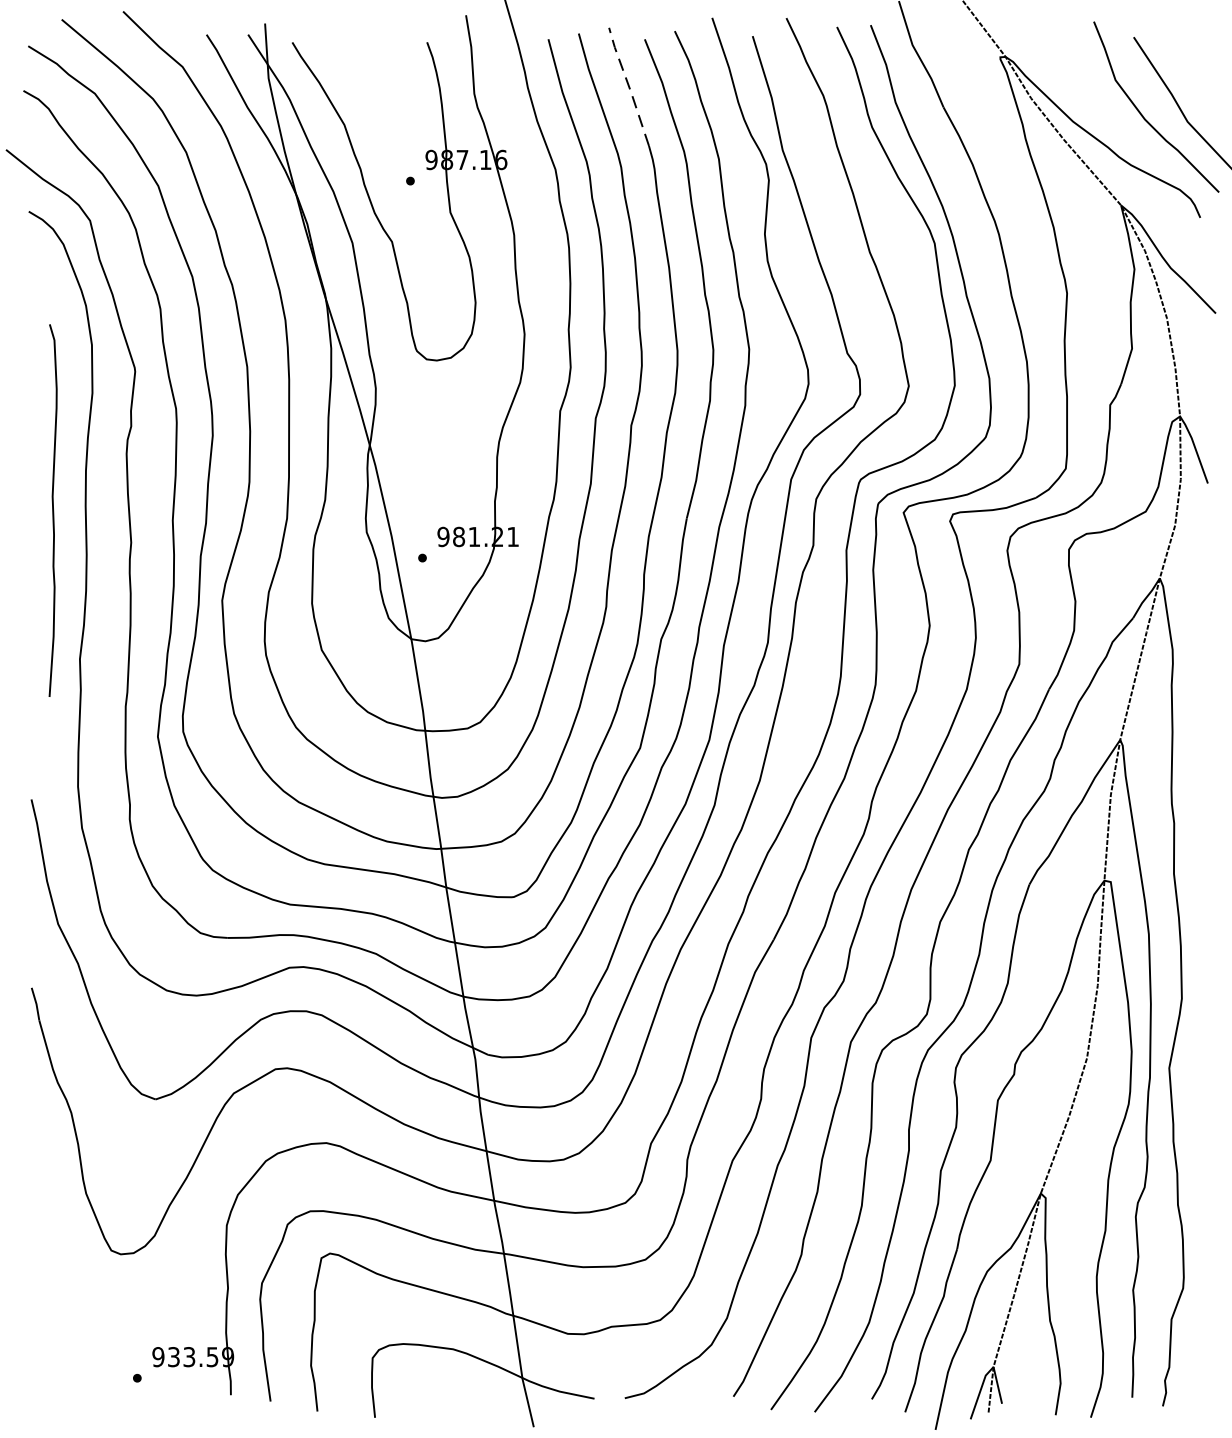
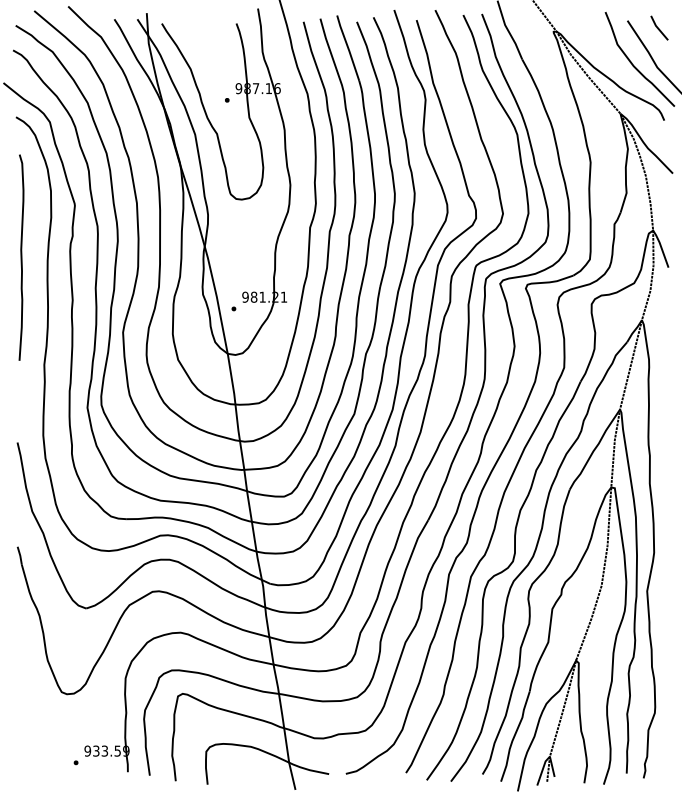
line: (1189, 49) -> (658, 27), added
line: (629, 85) -> (348, 47), dashed -> solid
curve: (53, 510) -> (21, 257), moved

